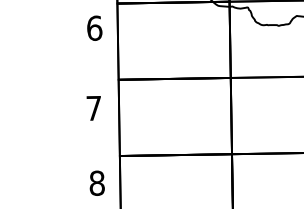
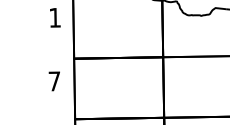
text: (94, 27) -> (54, 17), 6 -> 1

